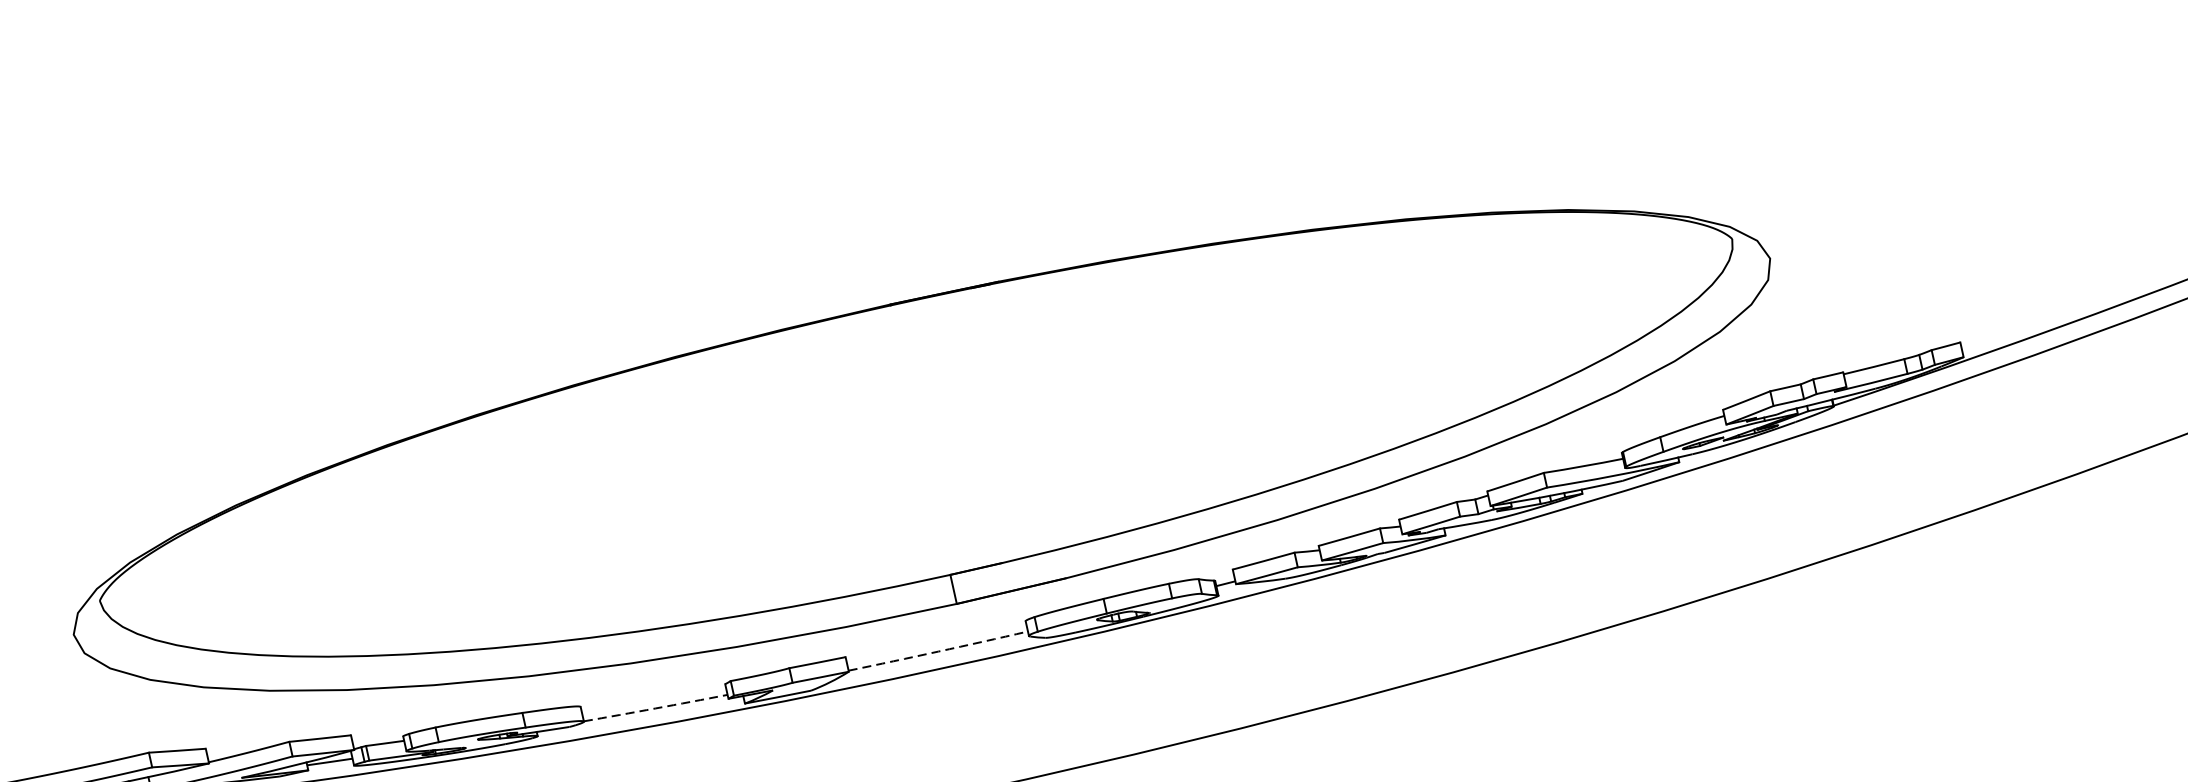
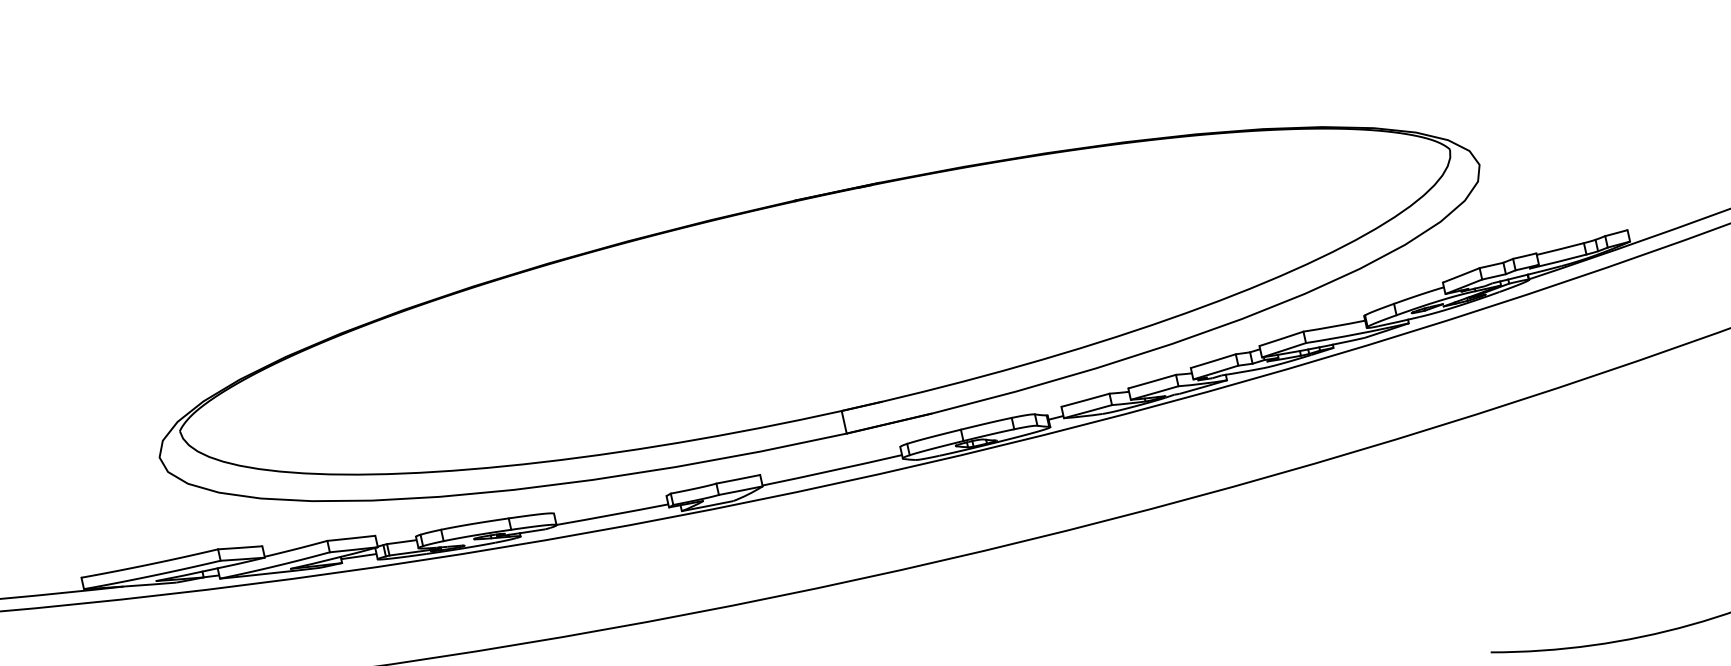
arc: (938, 651) -> (832, 470), dashed -> solid
arc: (655, 707) -> (612, 514), dashed -> solid

